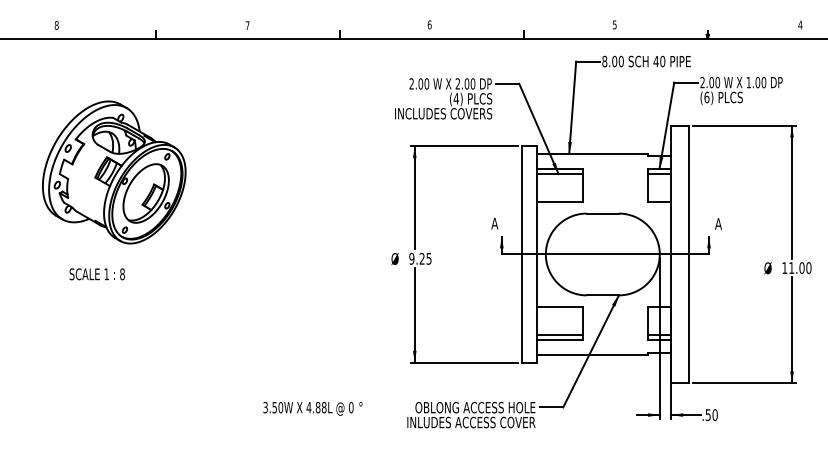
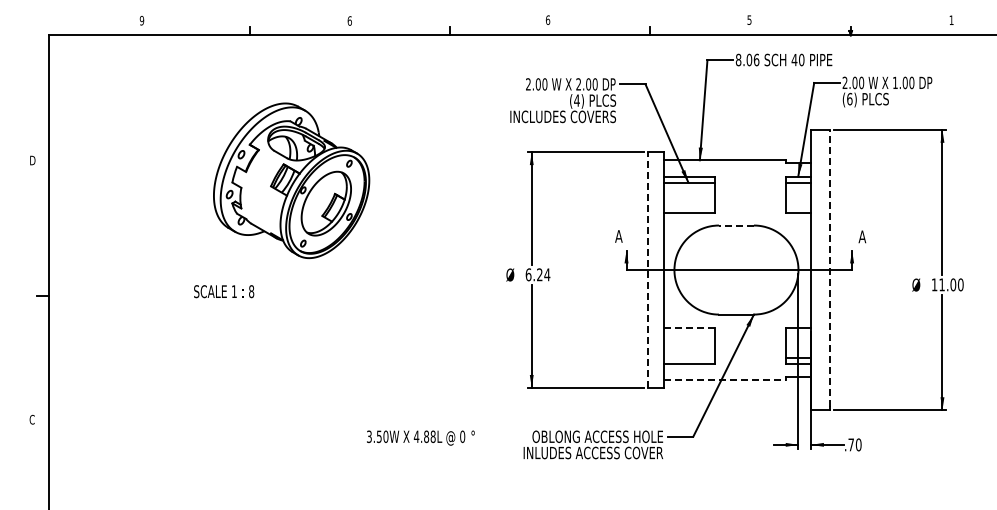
text: (800, 24) -> (951, 19), 4 -> 1
text: (56, 25) -> (141, 20), 8 -> 9
text: (247, 25) -> (349, 20), 7 -> 6
text: (621, 61) -> (756, 59), 8.00 -> 8.06
part: (114, 172) -> (291, 180), moved
line: (601, 213) -> (735, 225), solid -> dashed
line: (689, 253) -> (830, 268), solid -> dashed
line: (522, 254) -> (648, 270), solid -> dashed
text: (420, 258) -> (537, 274), 9.25 -> 6.24
text: (97, 274) -> (224, 291), moved
line: (560, 307) -> (690, 327), solid -> dashed
line: (559, 334) -> (689, 357), removed
line: (592, 355) -> (725, 379), solid -> dashed
text: (707, 414) -> (850, 444), .50 -> .70

